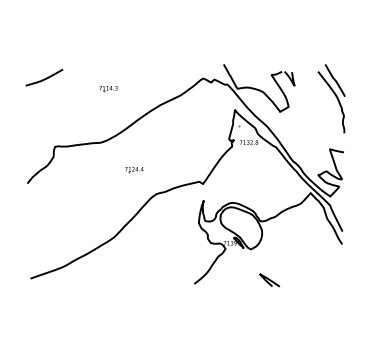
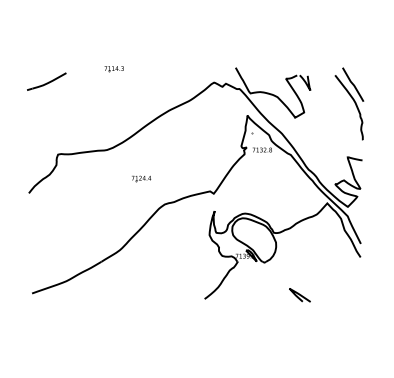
part: (108, 89) -> (114, 69), moved
curve: (269, 280) -> (299, 295), moved

